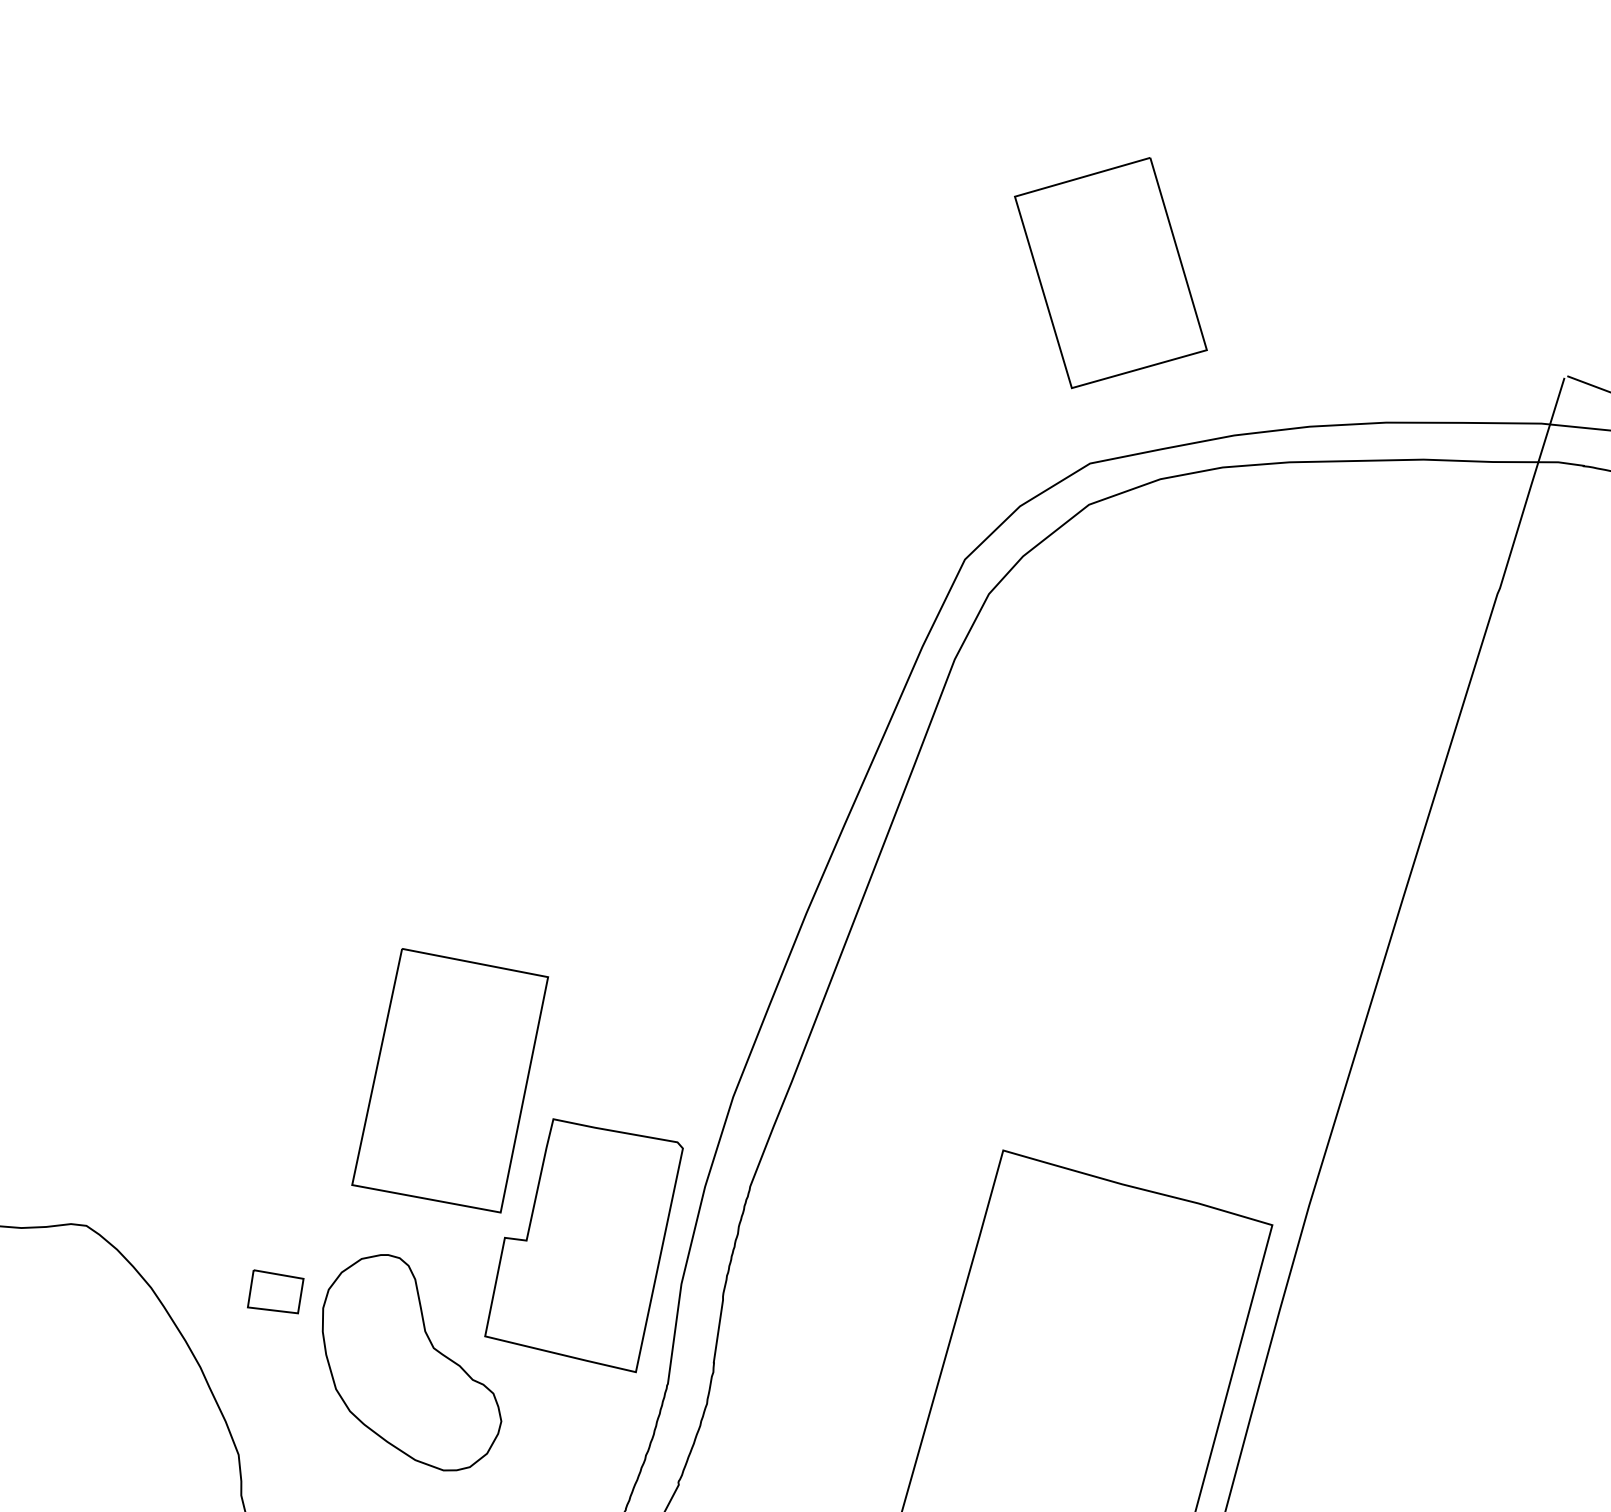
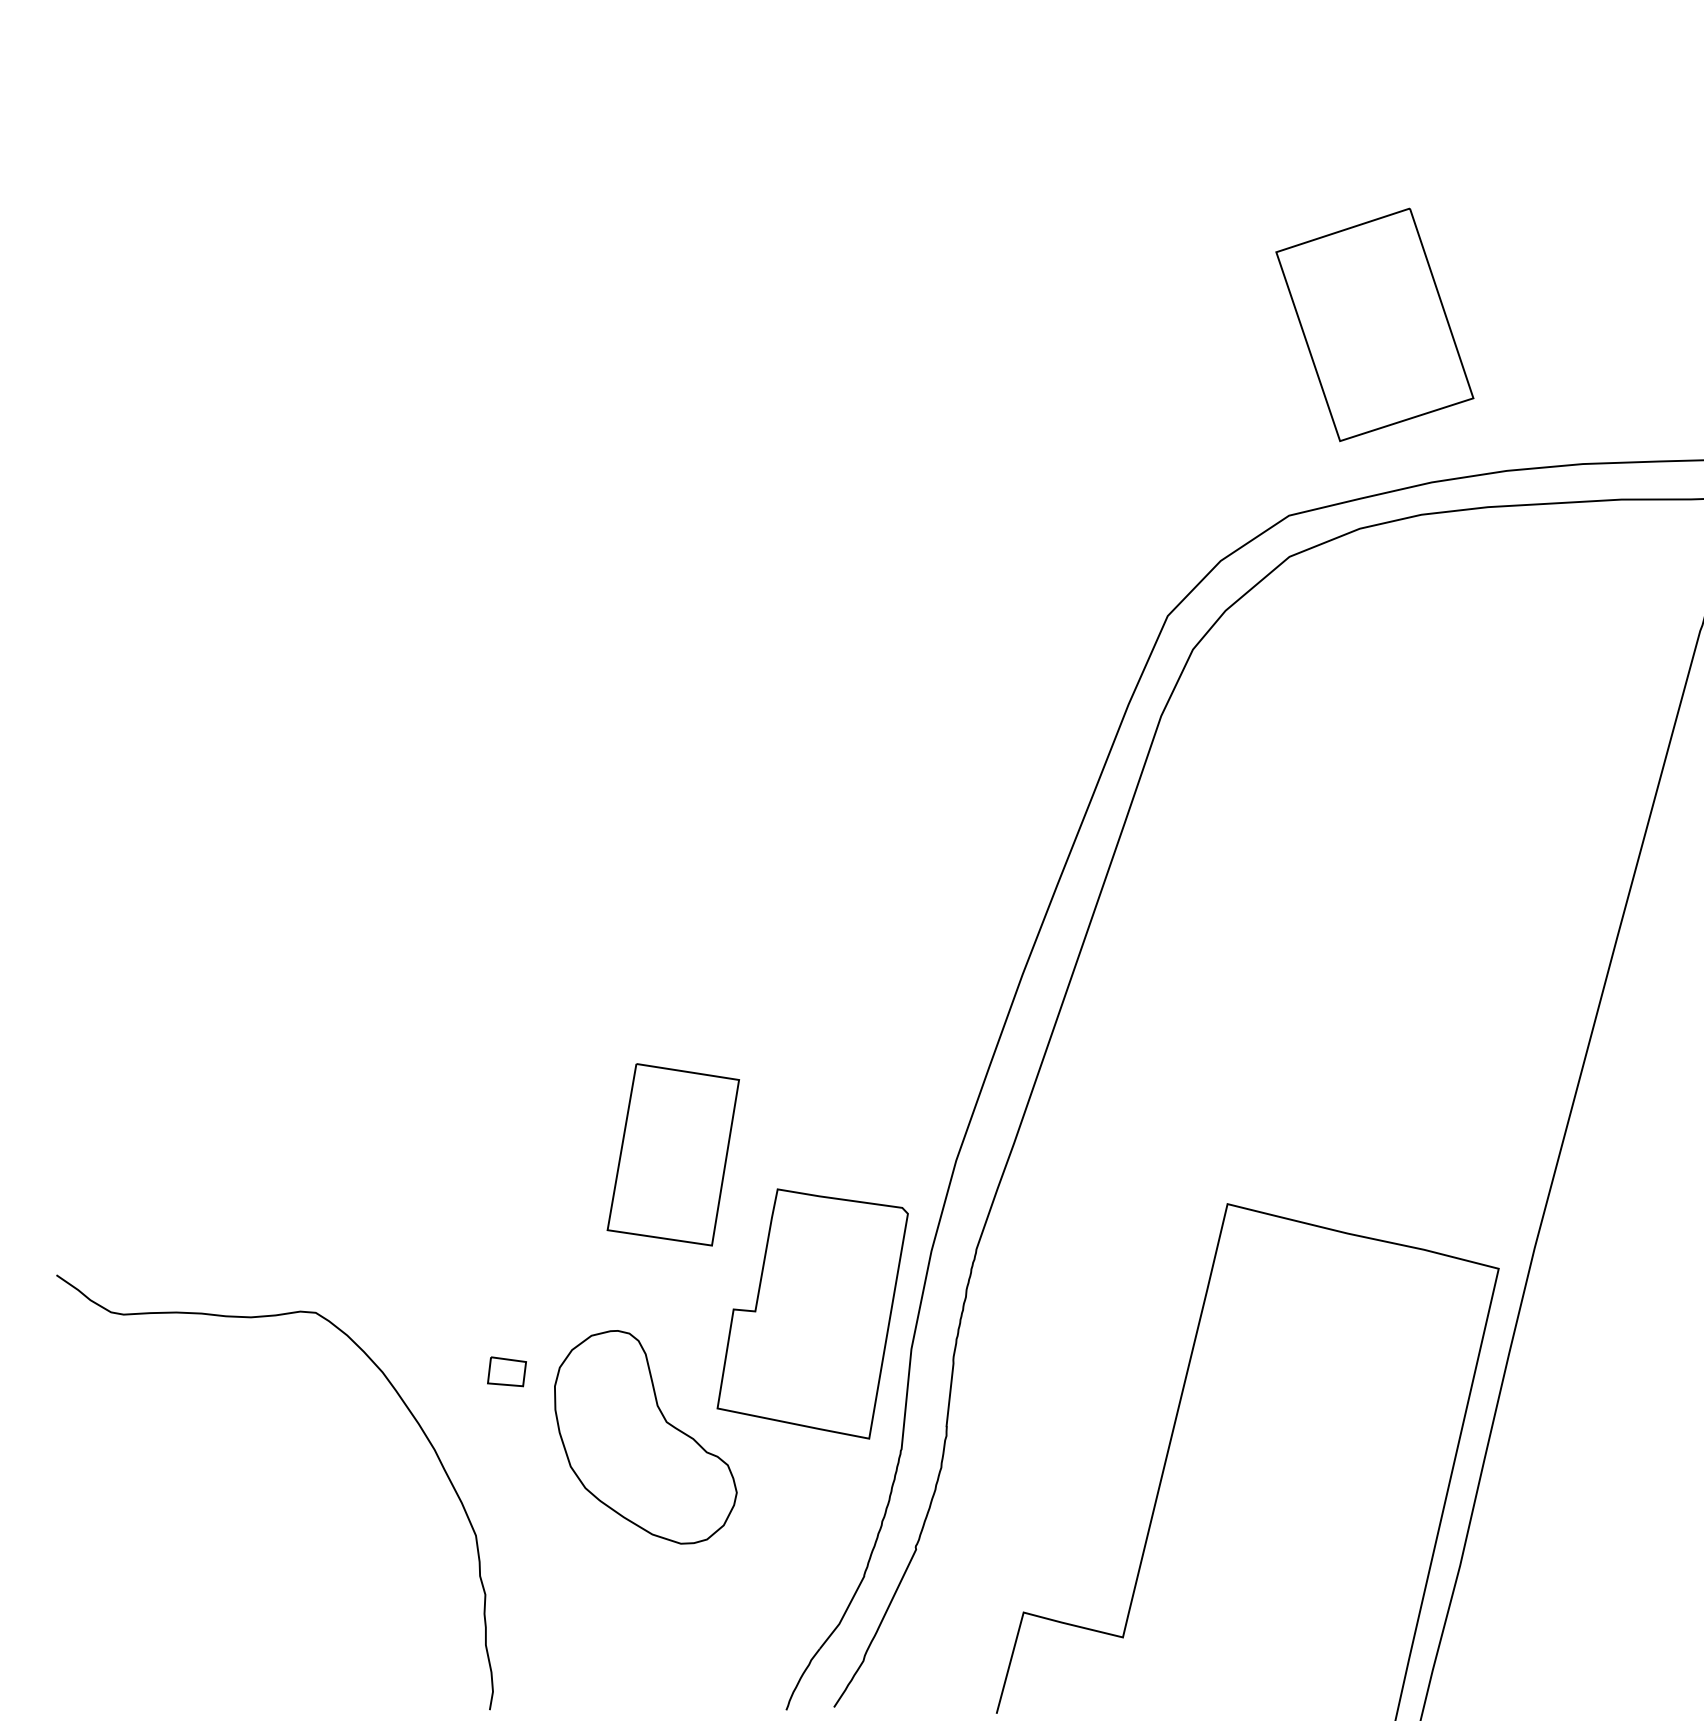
part: (1110, 272) -> (1374, 324), moved
part: (450, 1080) -> (673, 1154), size x0.7
part: (275, 1291) -> (506, 1371), size x0.7

